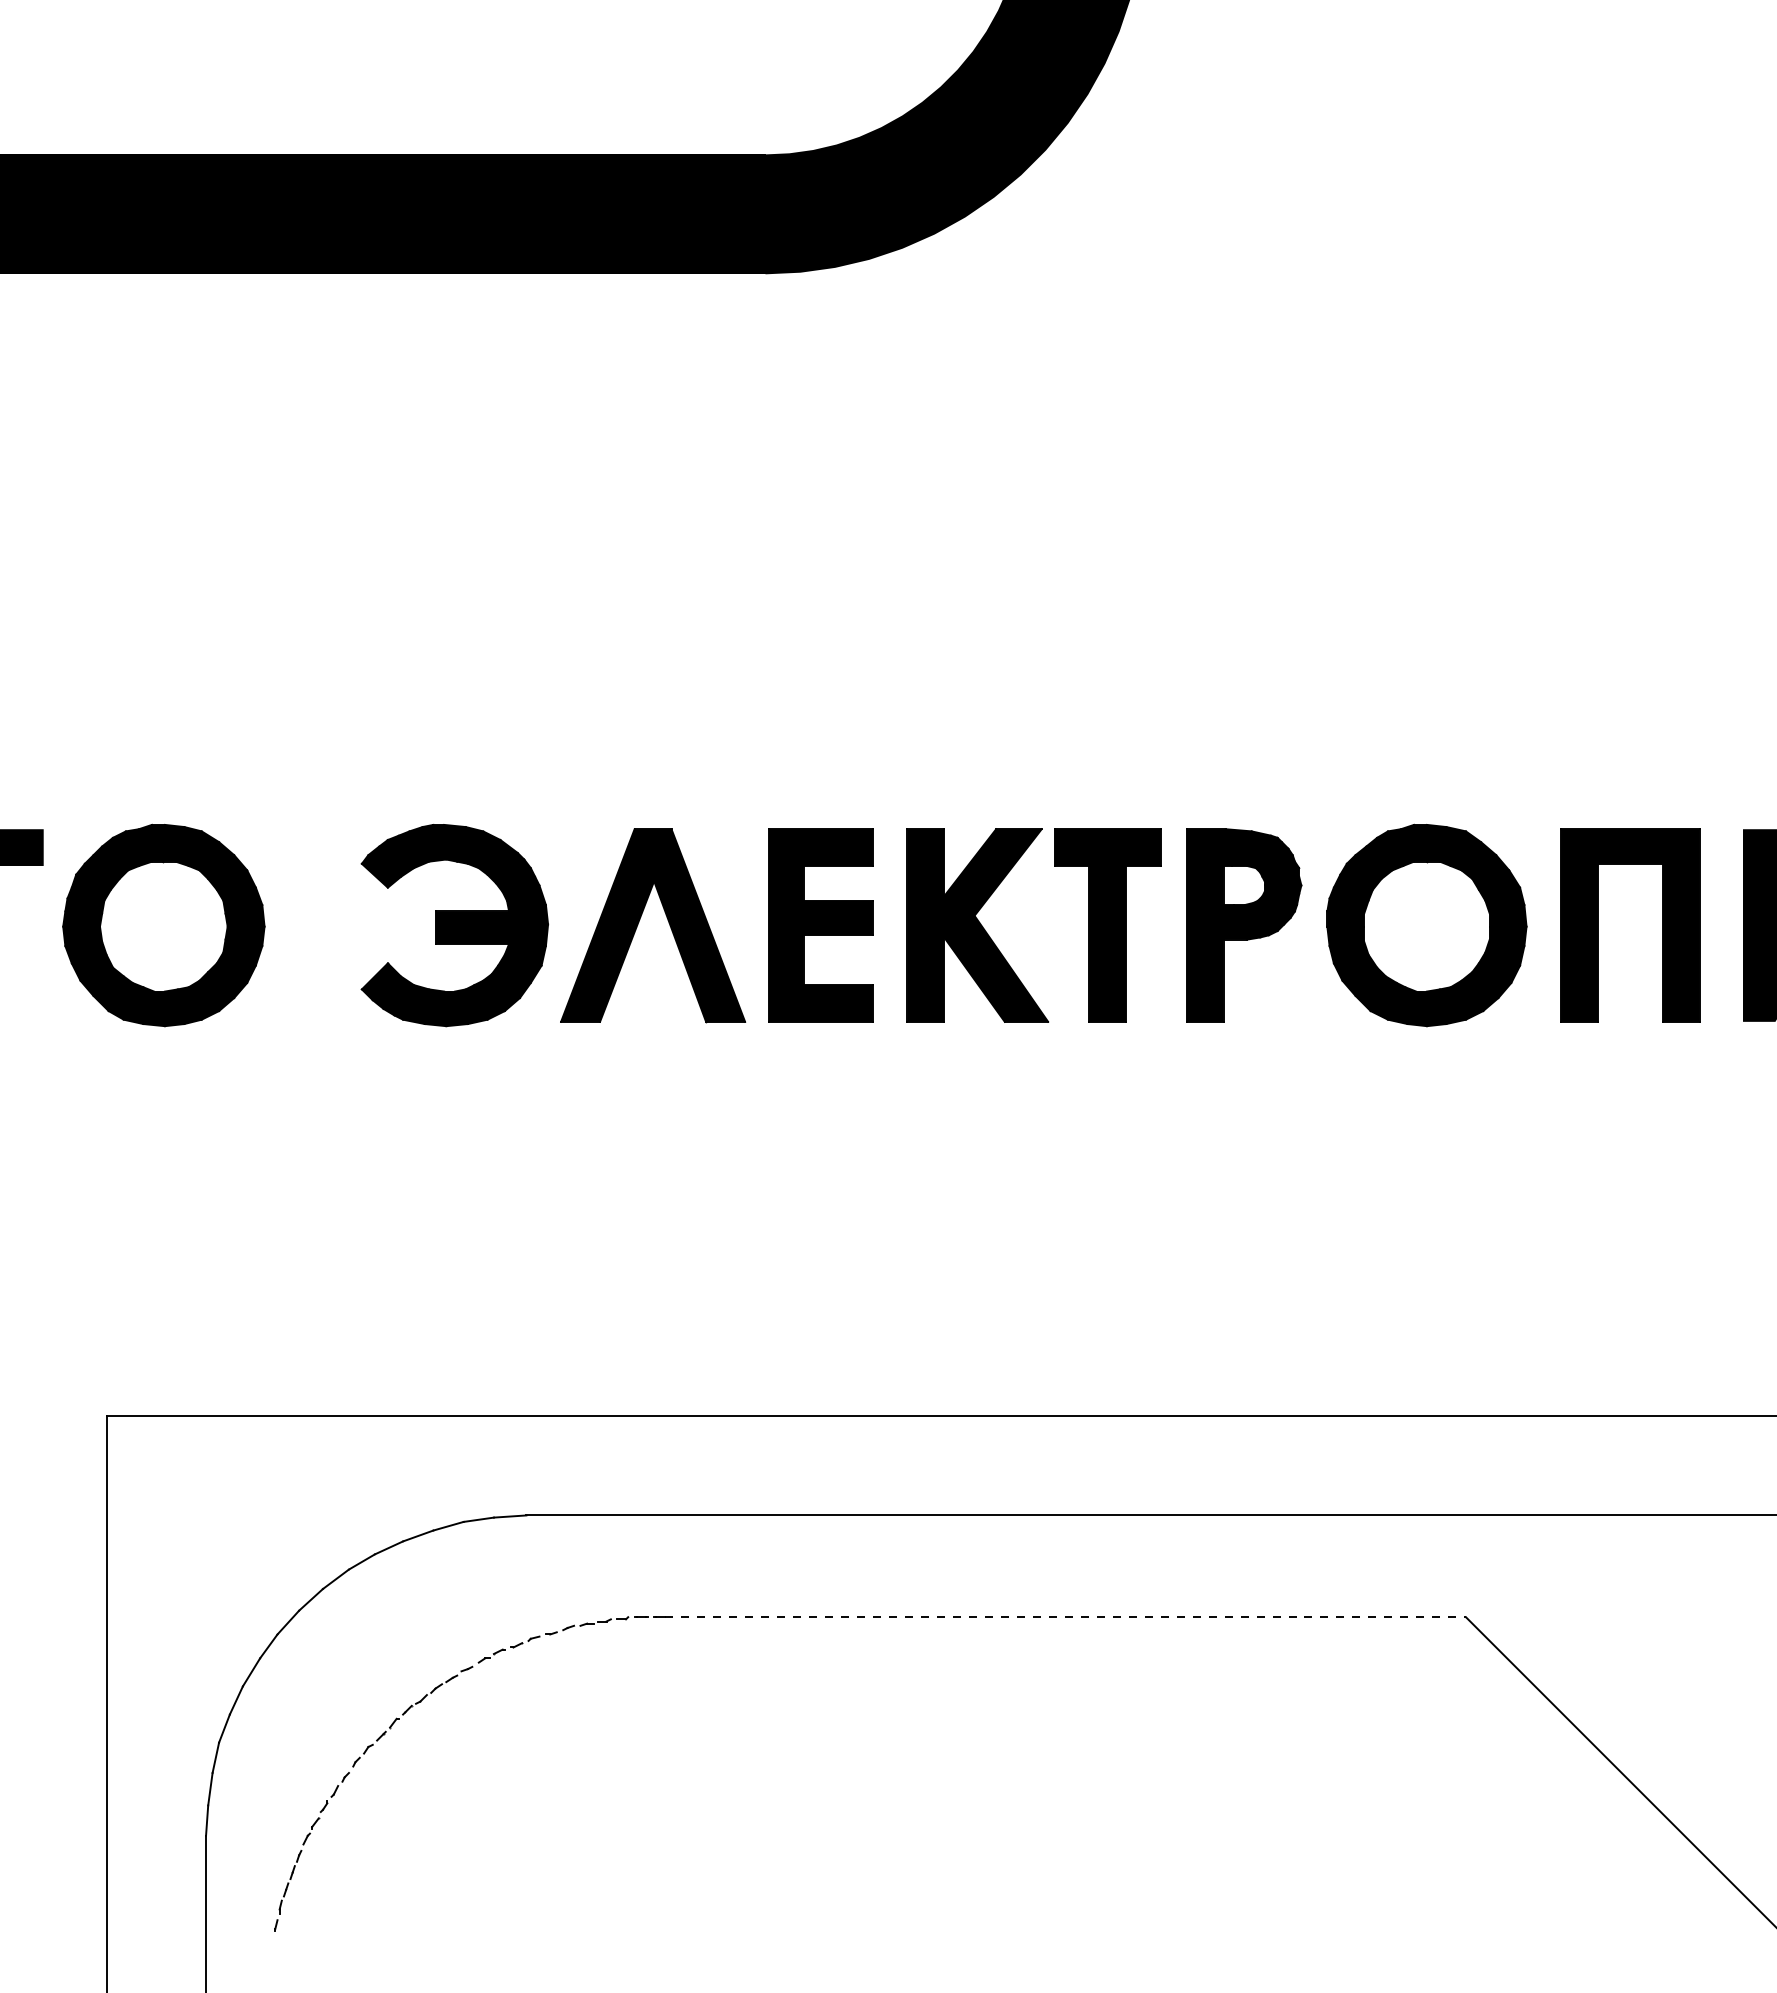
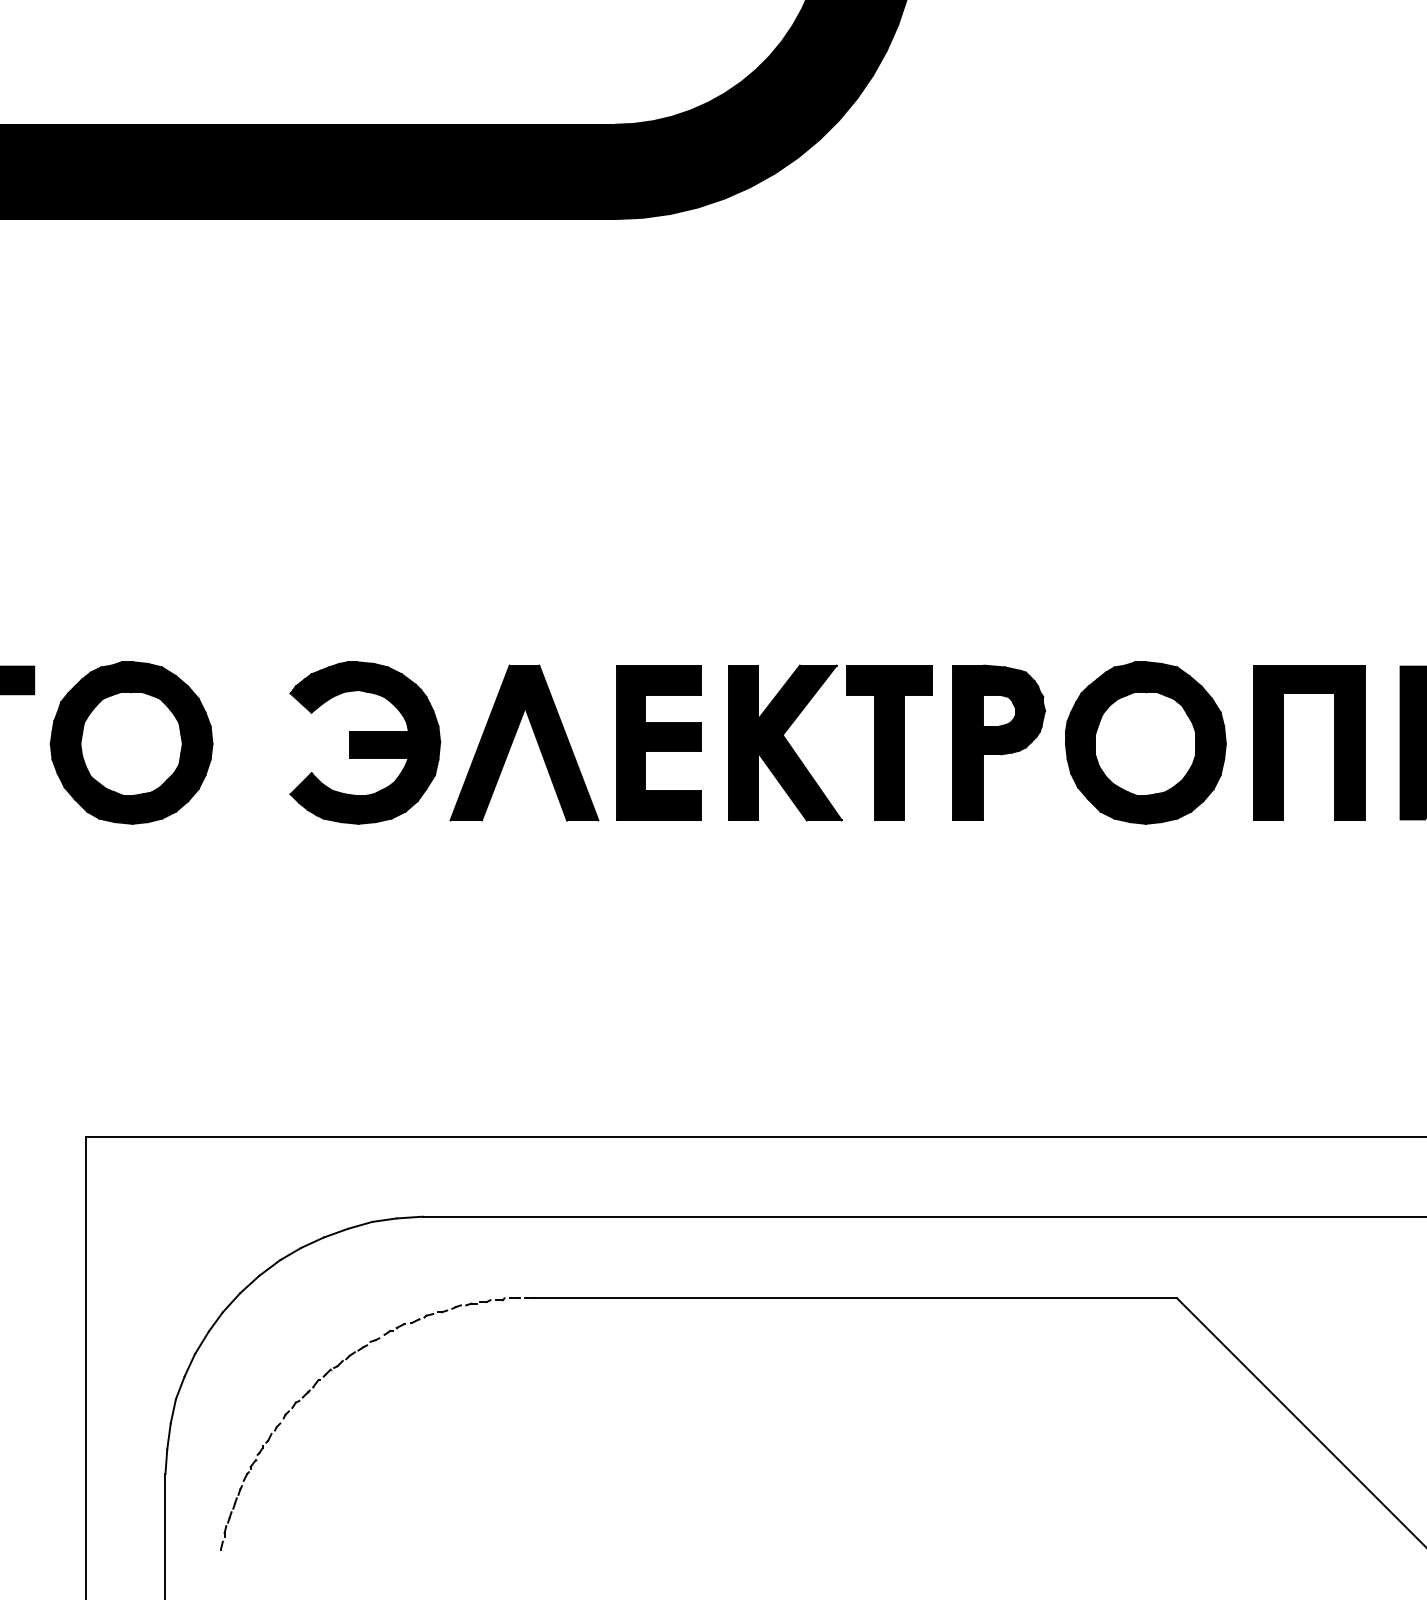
line: (1065, 1617) -> (855, 1298), dashed -> solid

